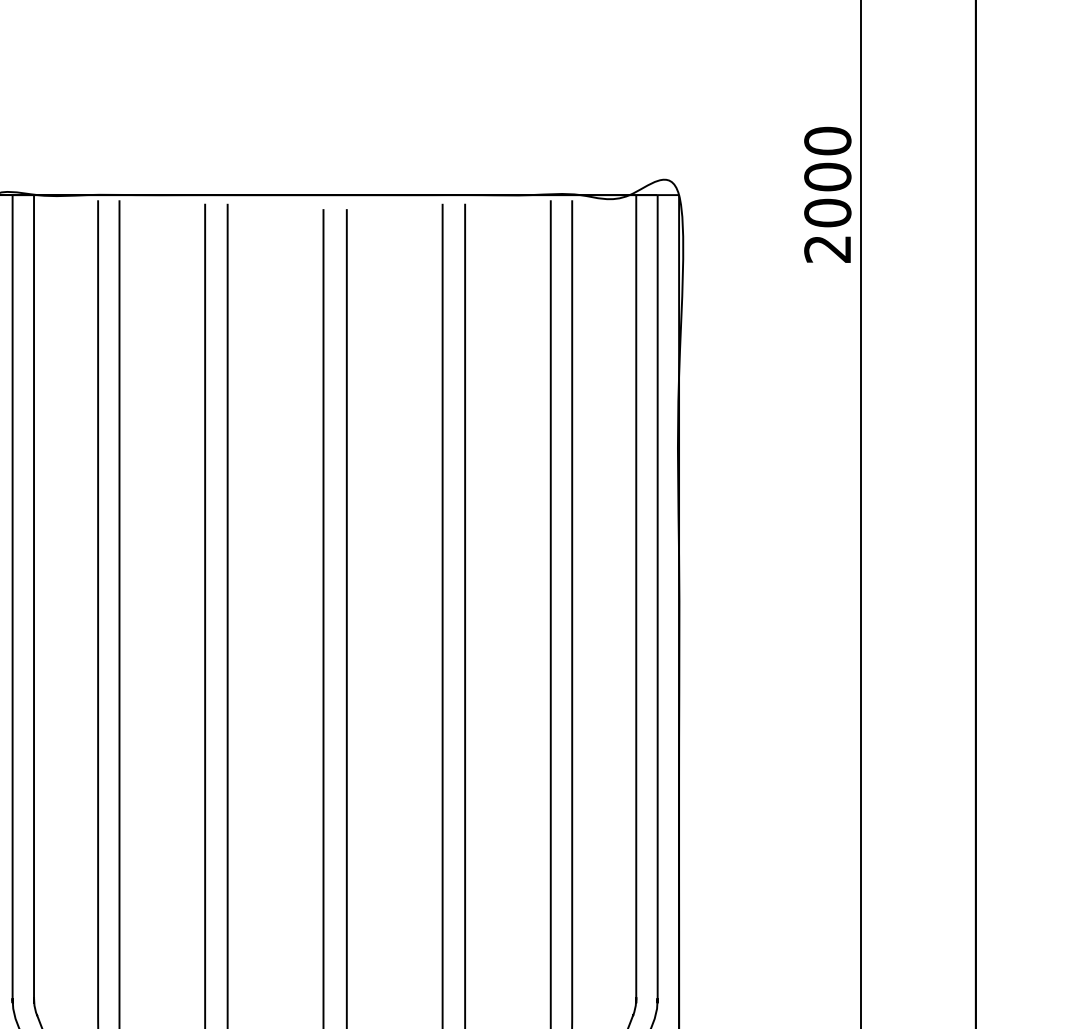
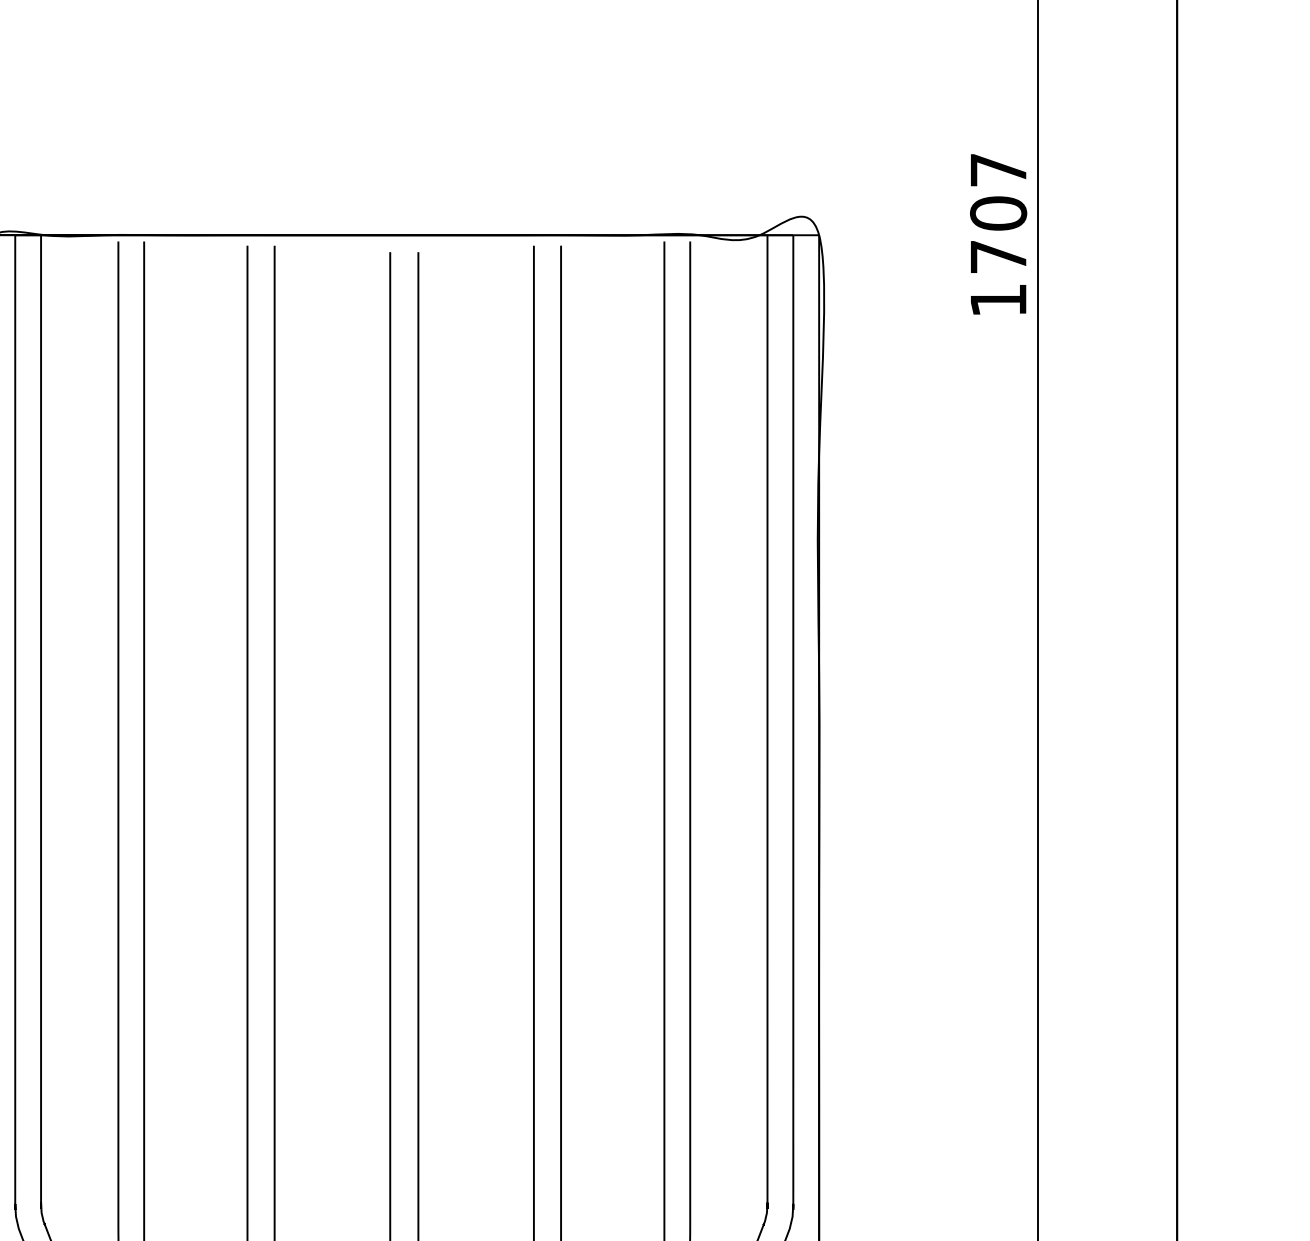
text: (827, 194) -> (998, 234), 2000 -> 1707

